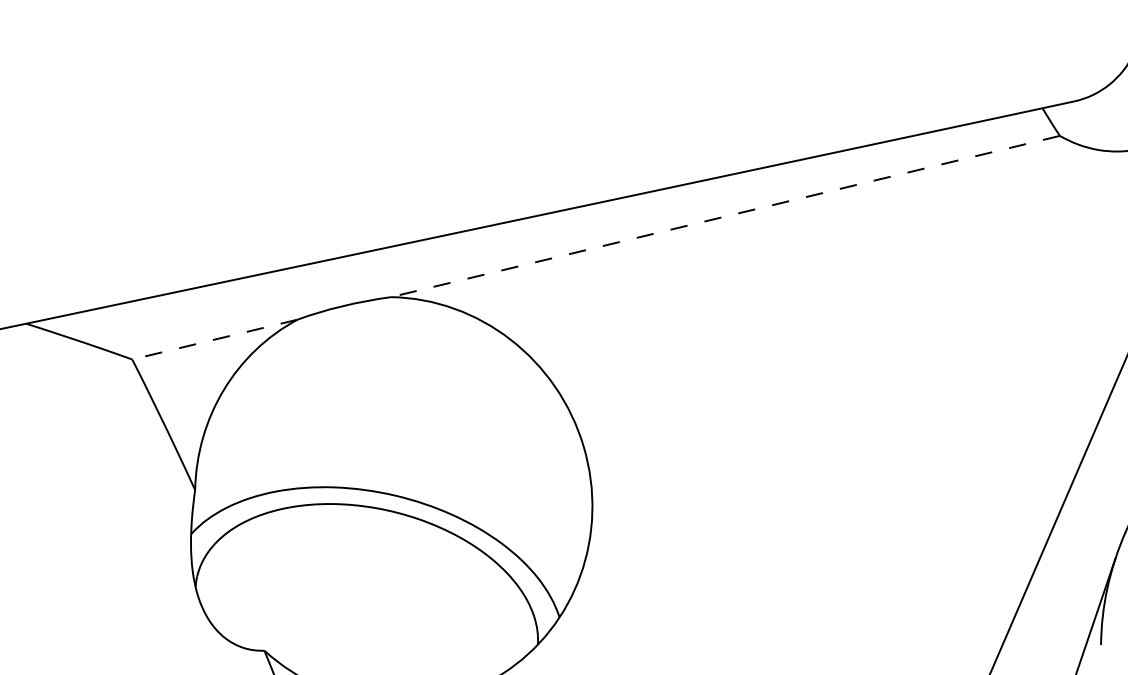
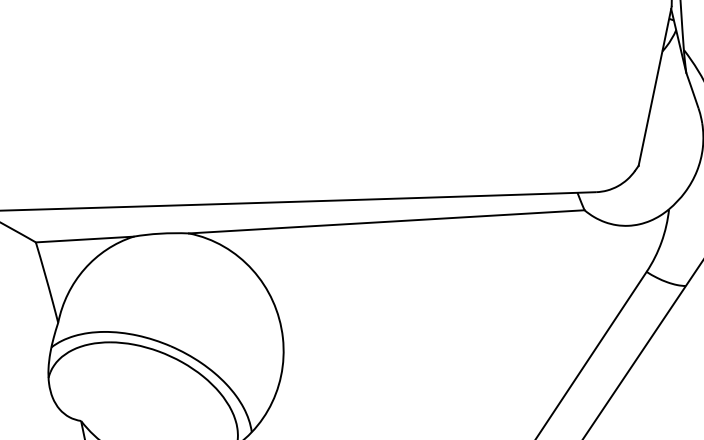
line: (724, 216) -> (386, 221), dashed -> solid
line: (214, 339) -> (84, 239), dashed -> solid

